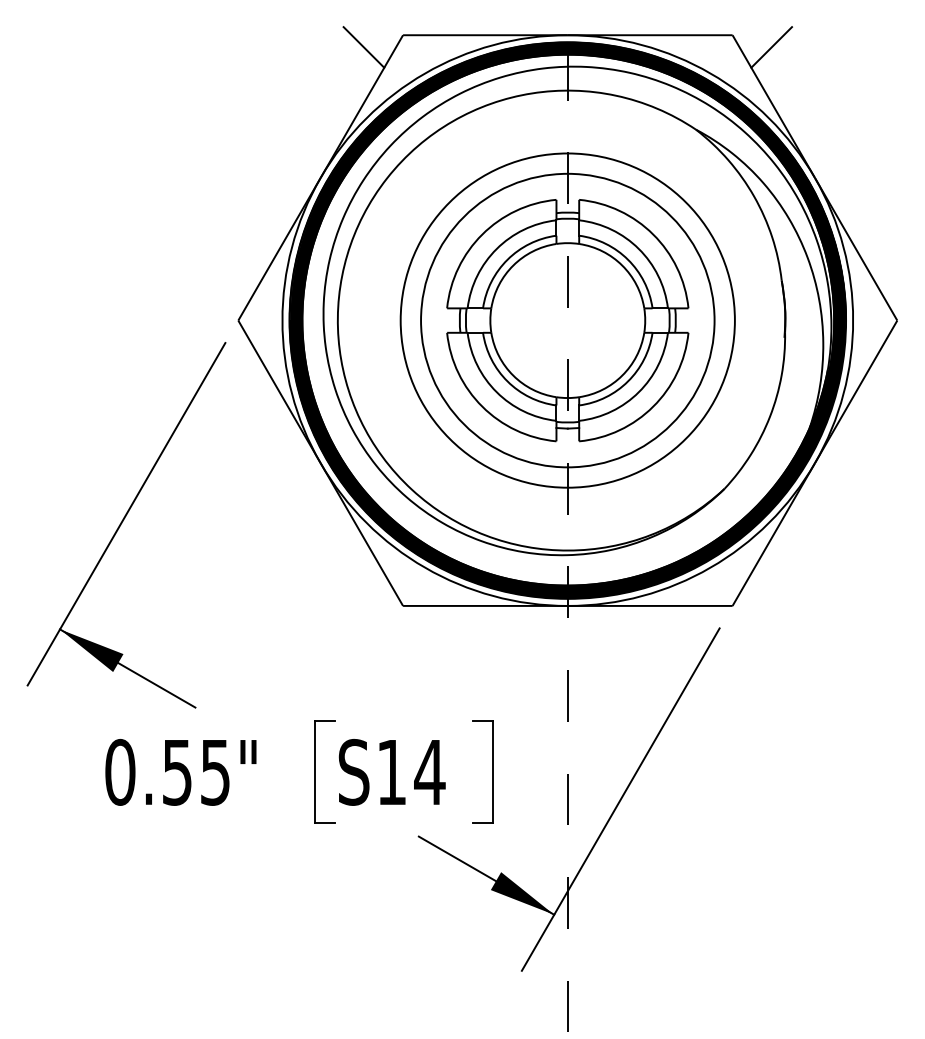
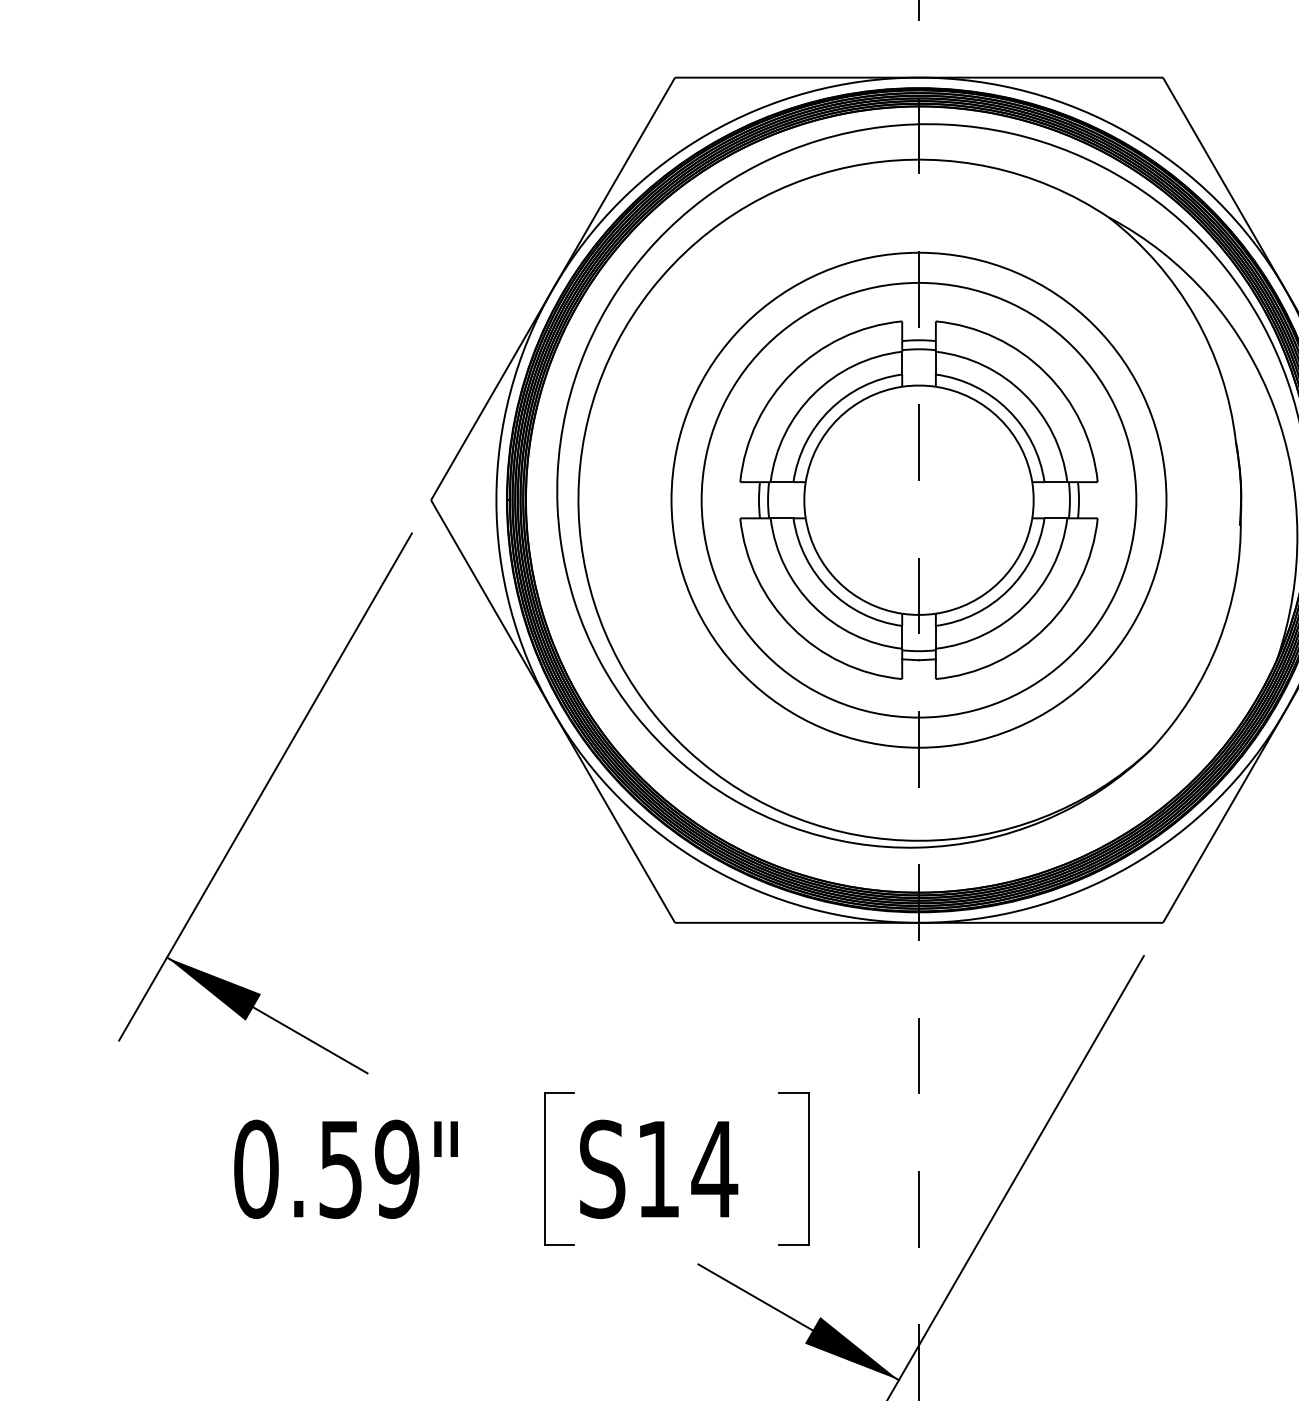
line: (363, 47) -> (616, 95), removed
line: (771, 47) -> (1220, 95), removed
text: (215, 771) -> (397, 1167), 0.55" -> 0.59"

